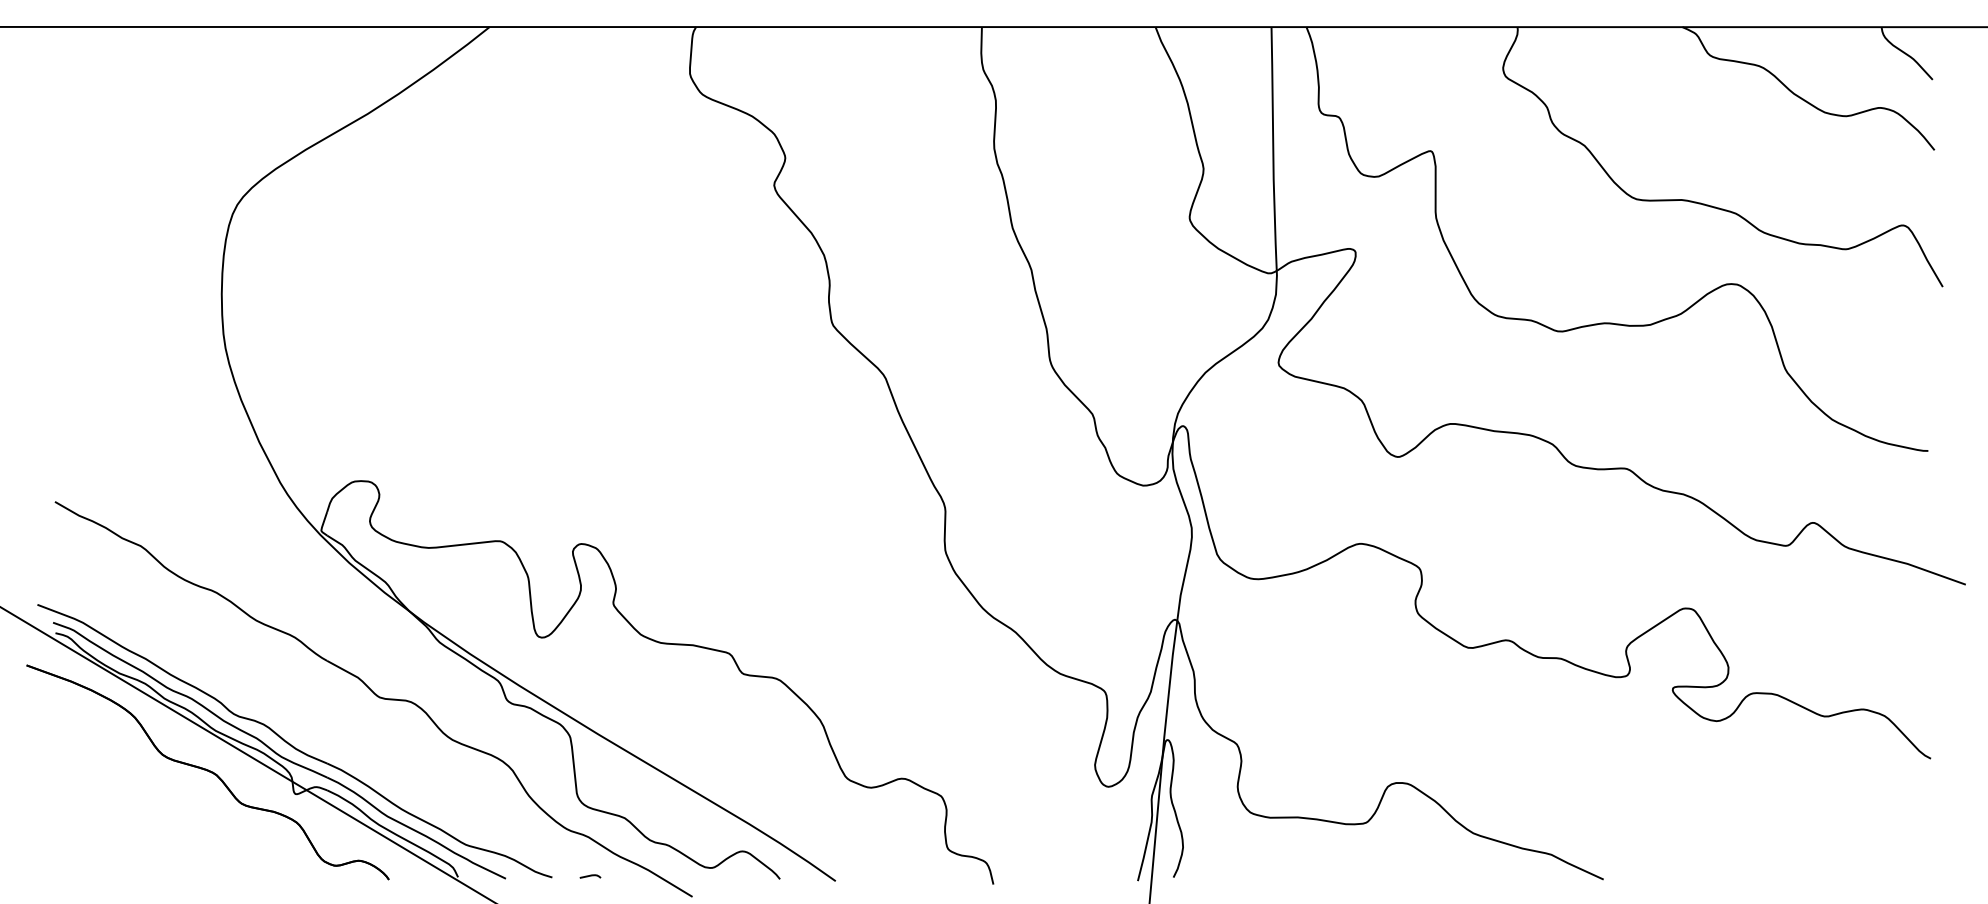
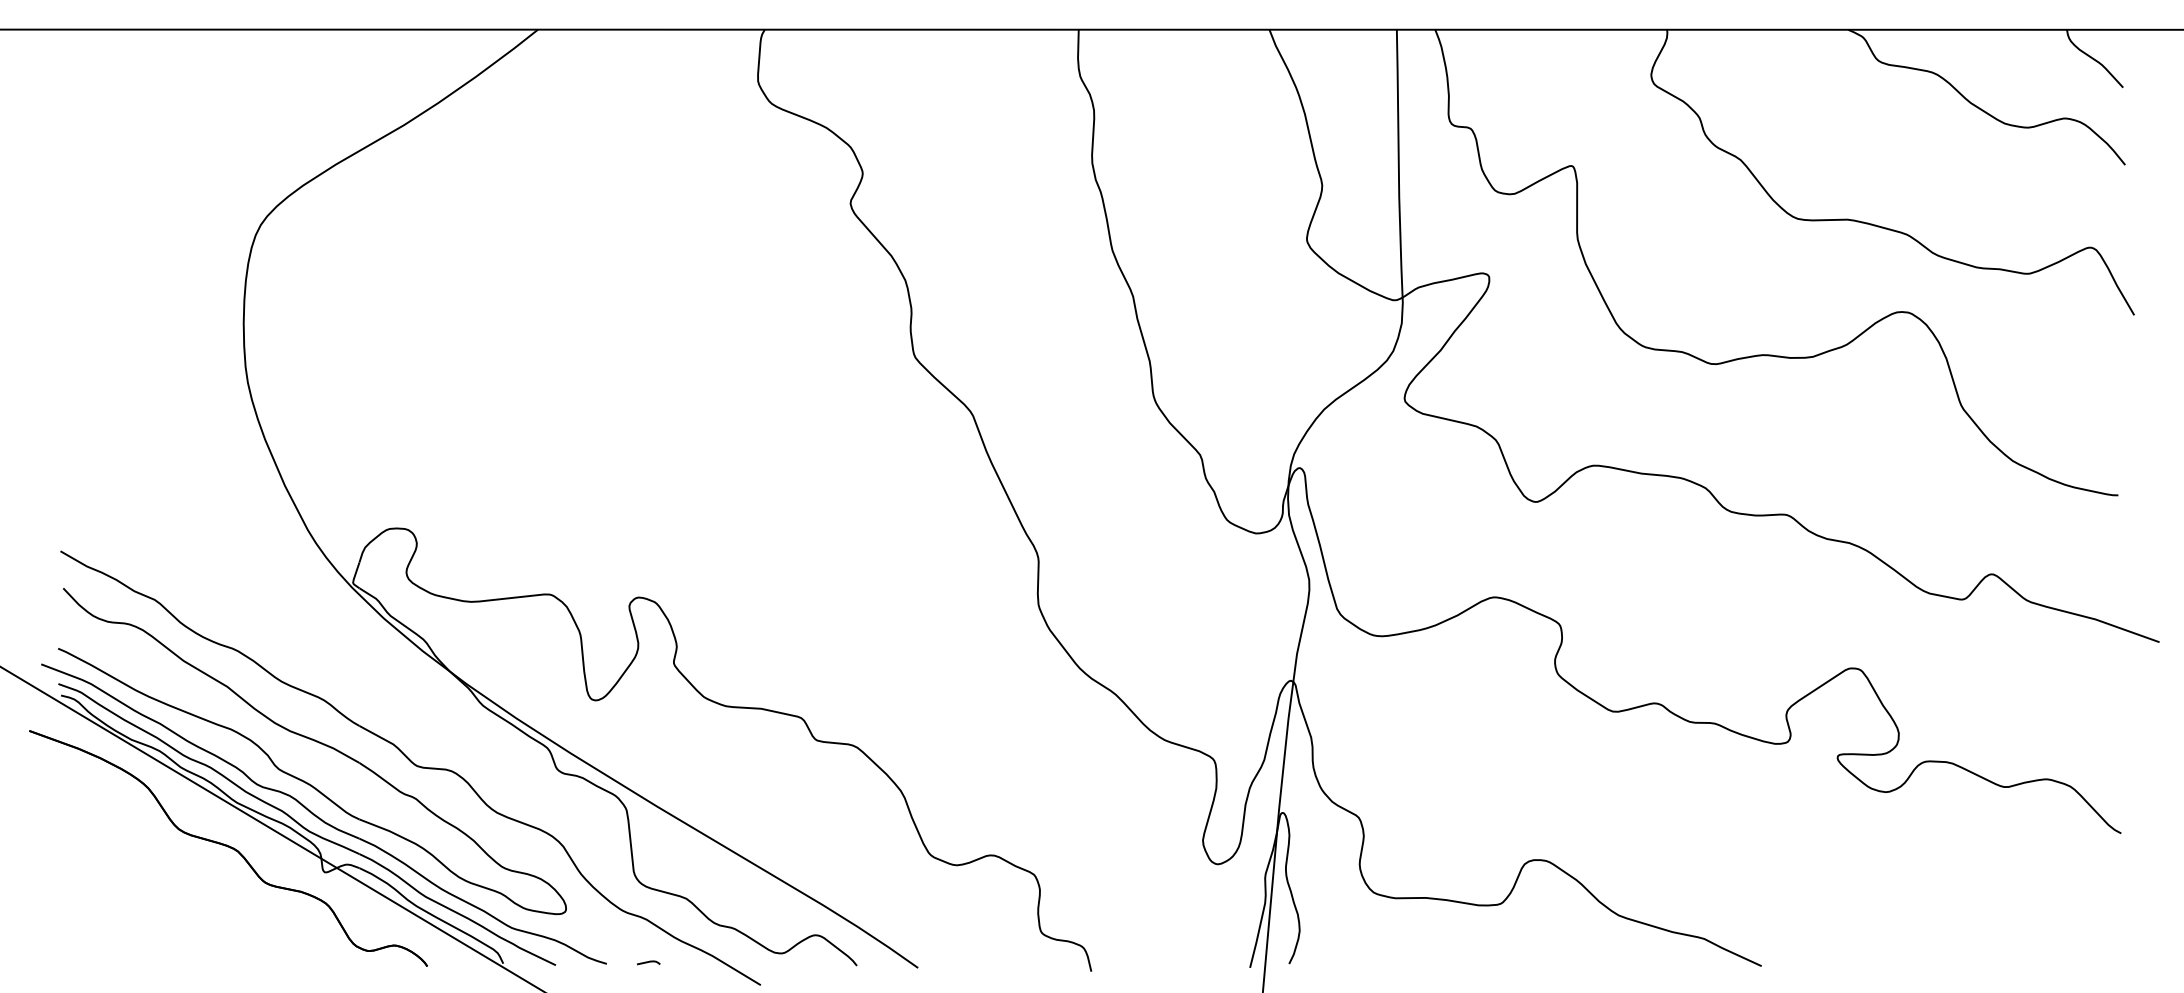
part: (286, 675) -> (314, 742), added

